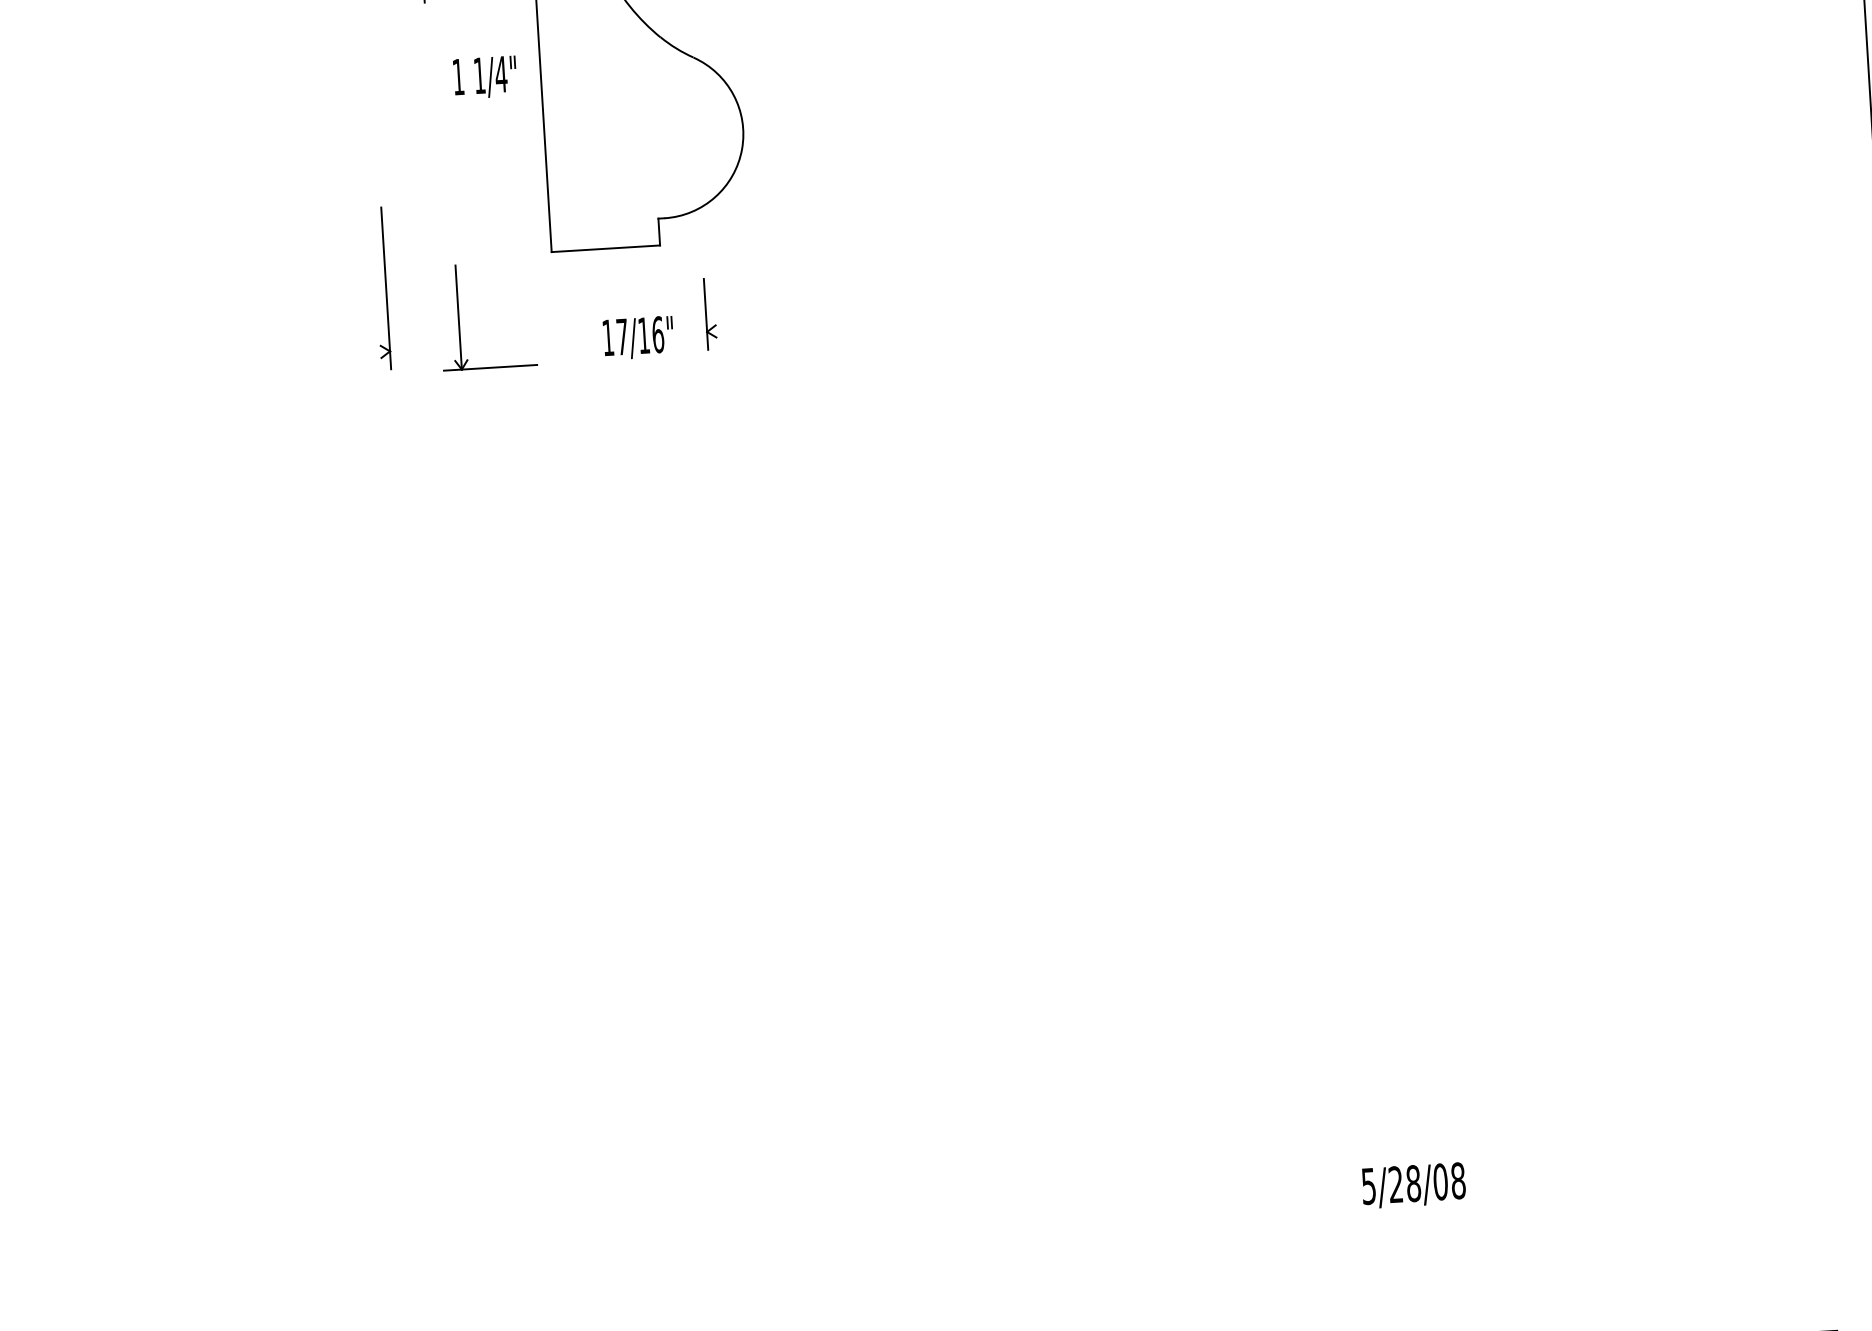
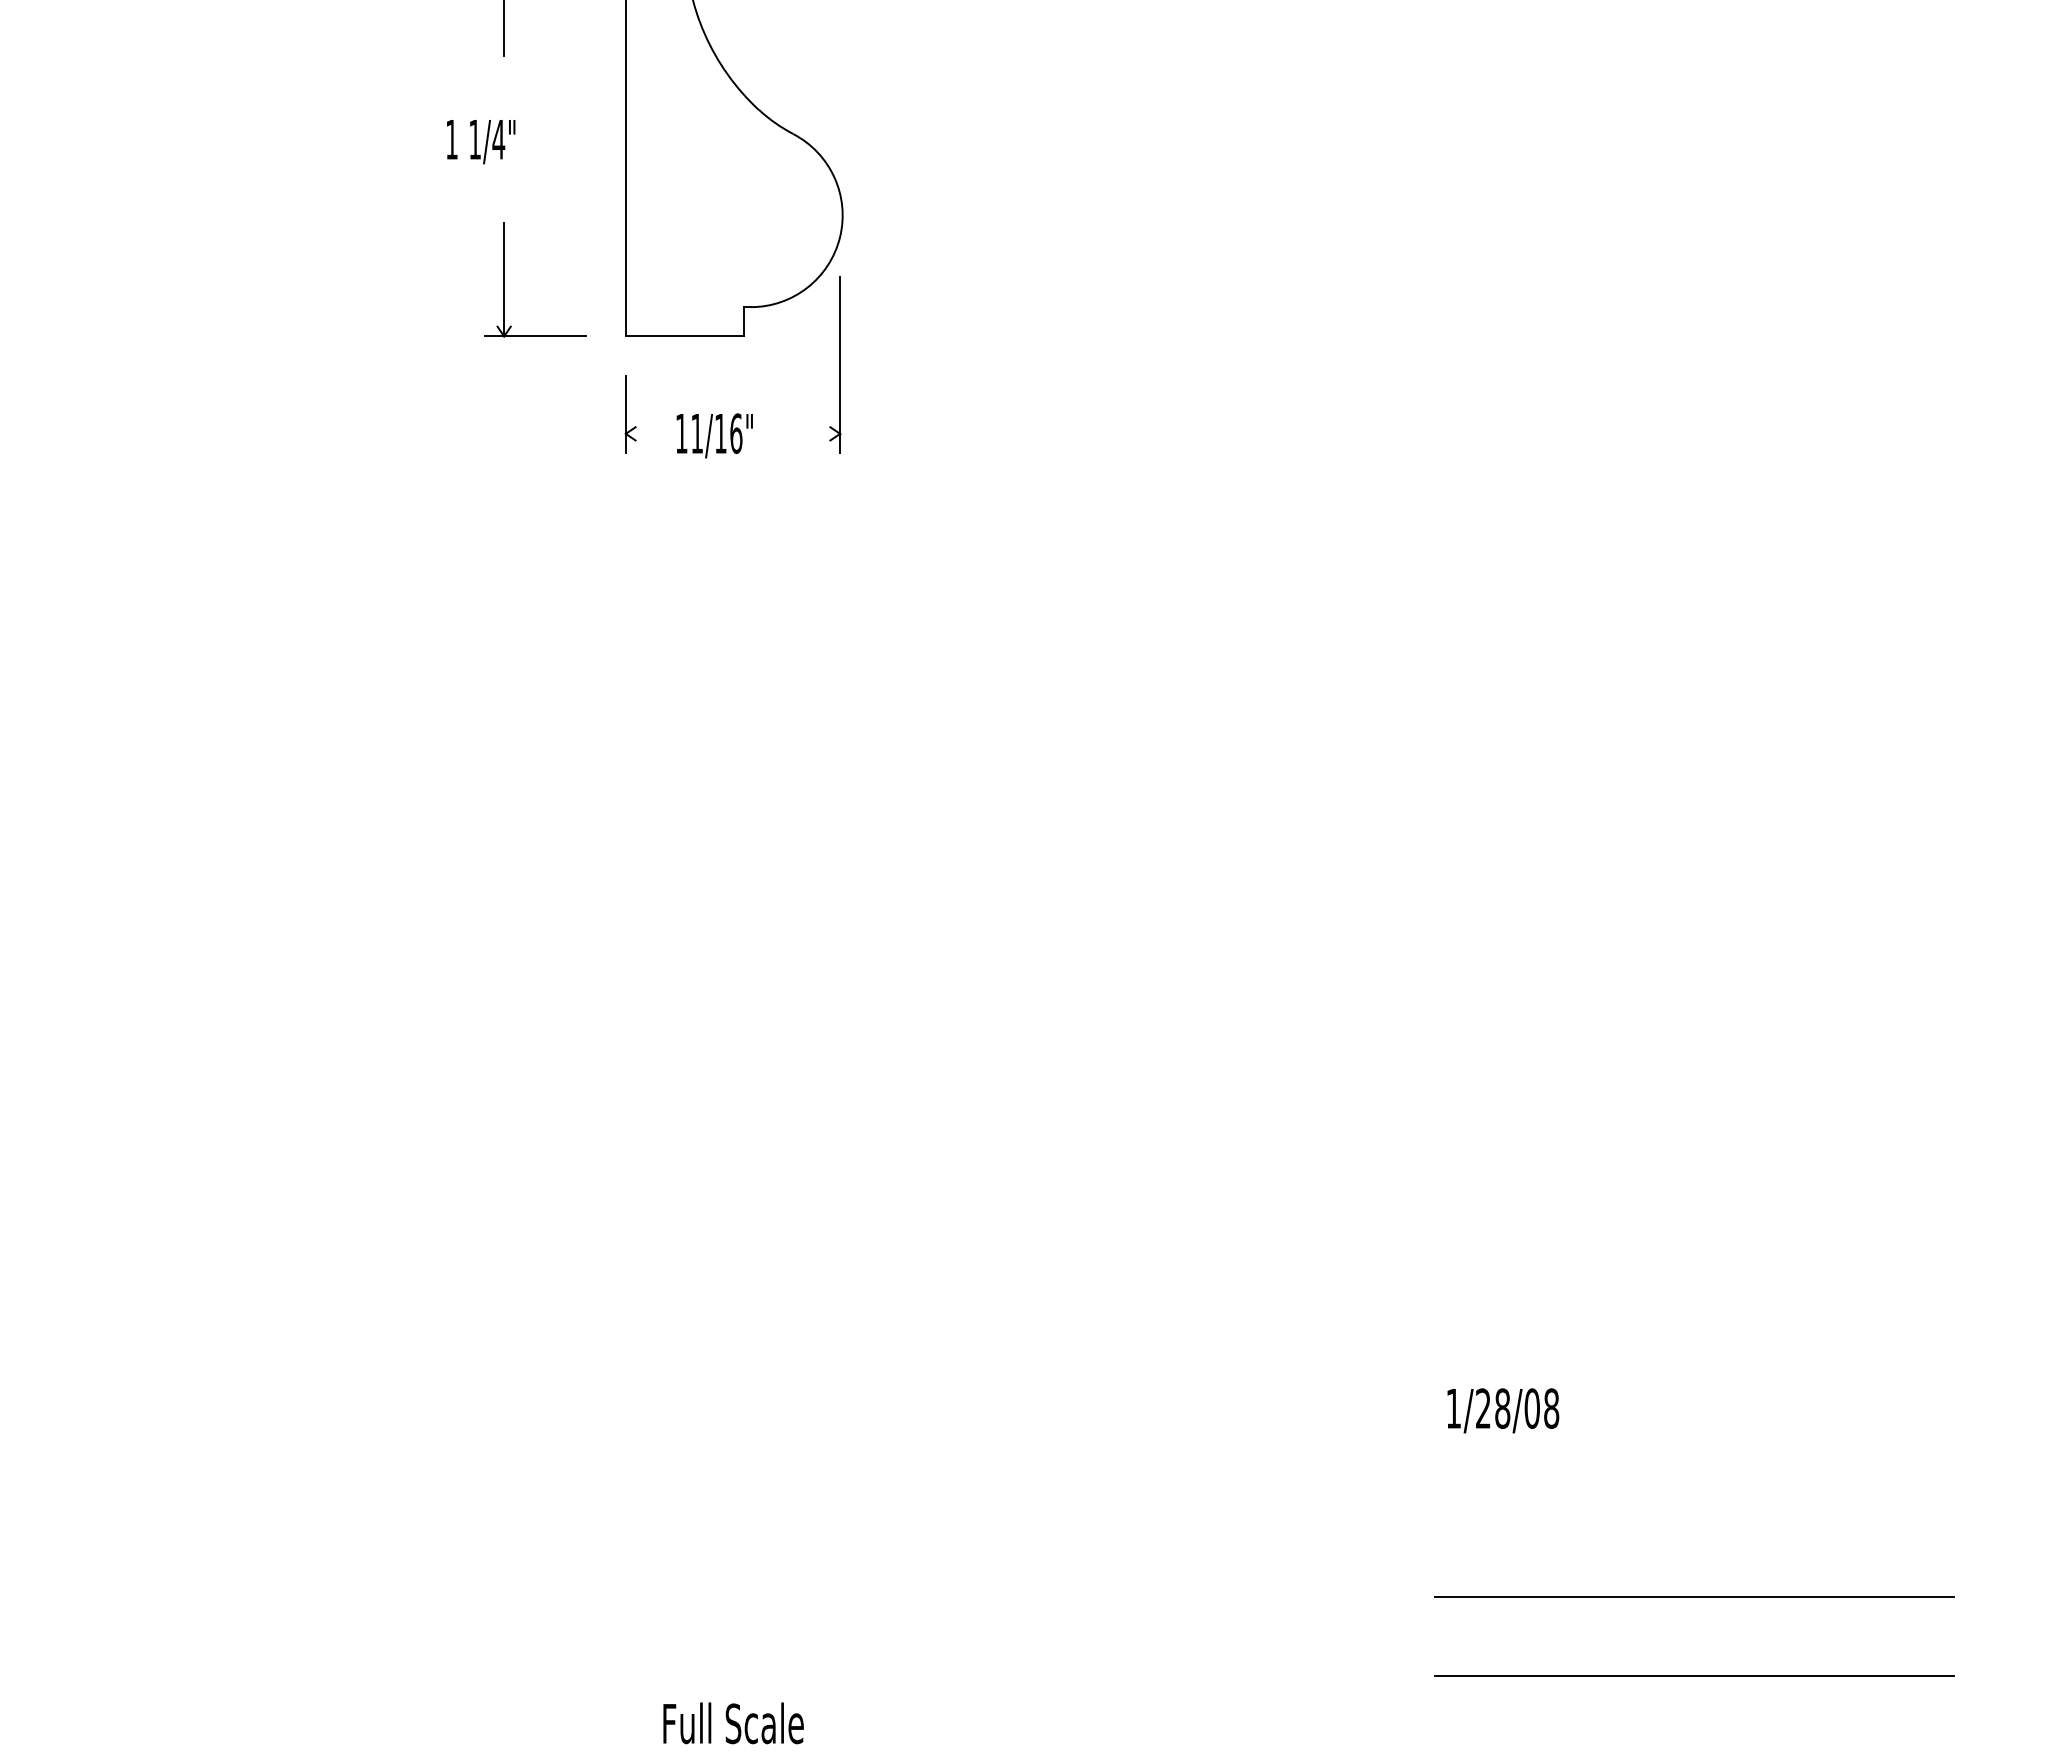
text: (485, 78) -> (481, 142), moved
part: (381, 288) -> (835, 364), moved
part: (710, 314) -> (630, 414), moved
part: (458, 317) -> (504, 279), moved
text: (621, 336) -> (696, 433), 17/16" -> 11/16"
text: (1368, 1186) -> (1453, 1408), 5/28/08 -> 1/28/08

